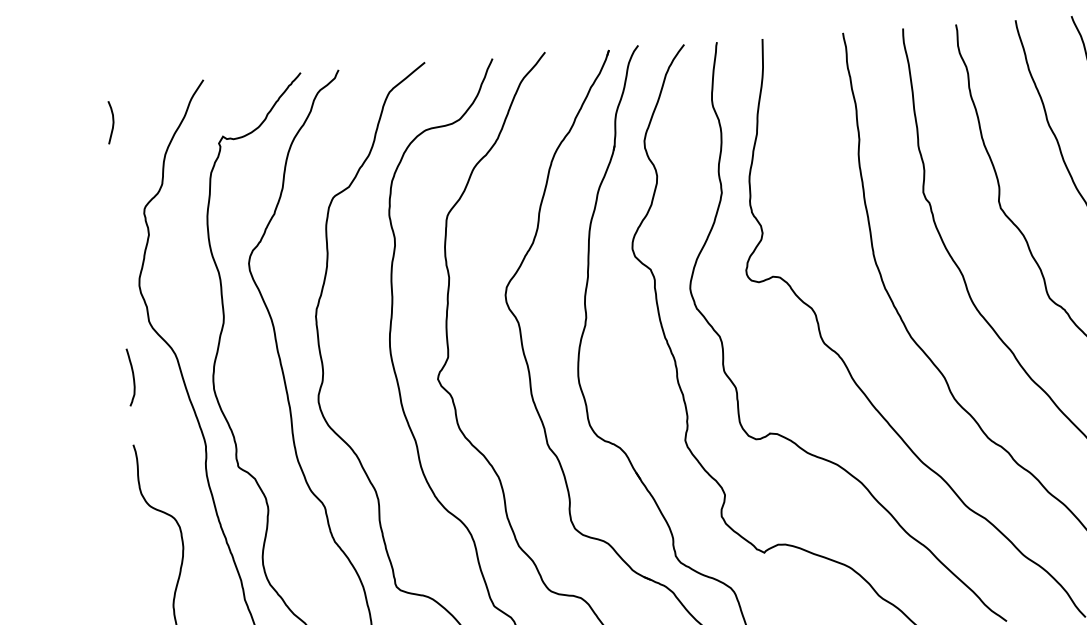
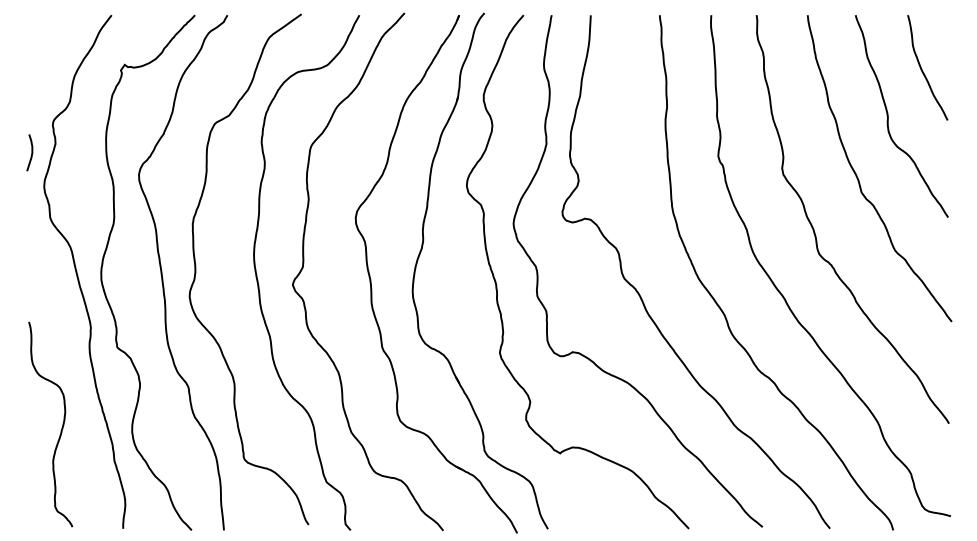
curve: (112, 122) -> (31, 152), moved
curve: (132, 377) -> (32, 264), removed

